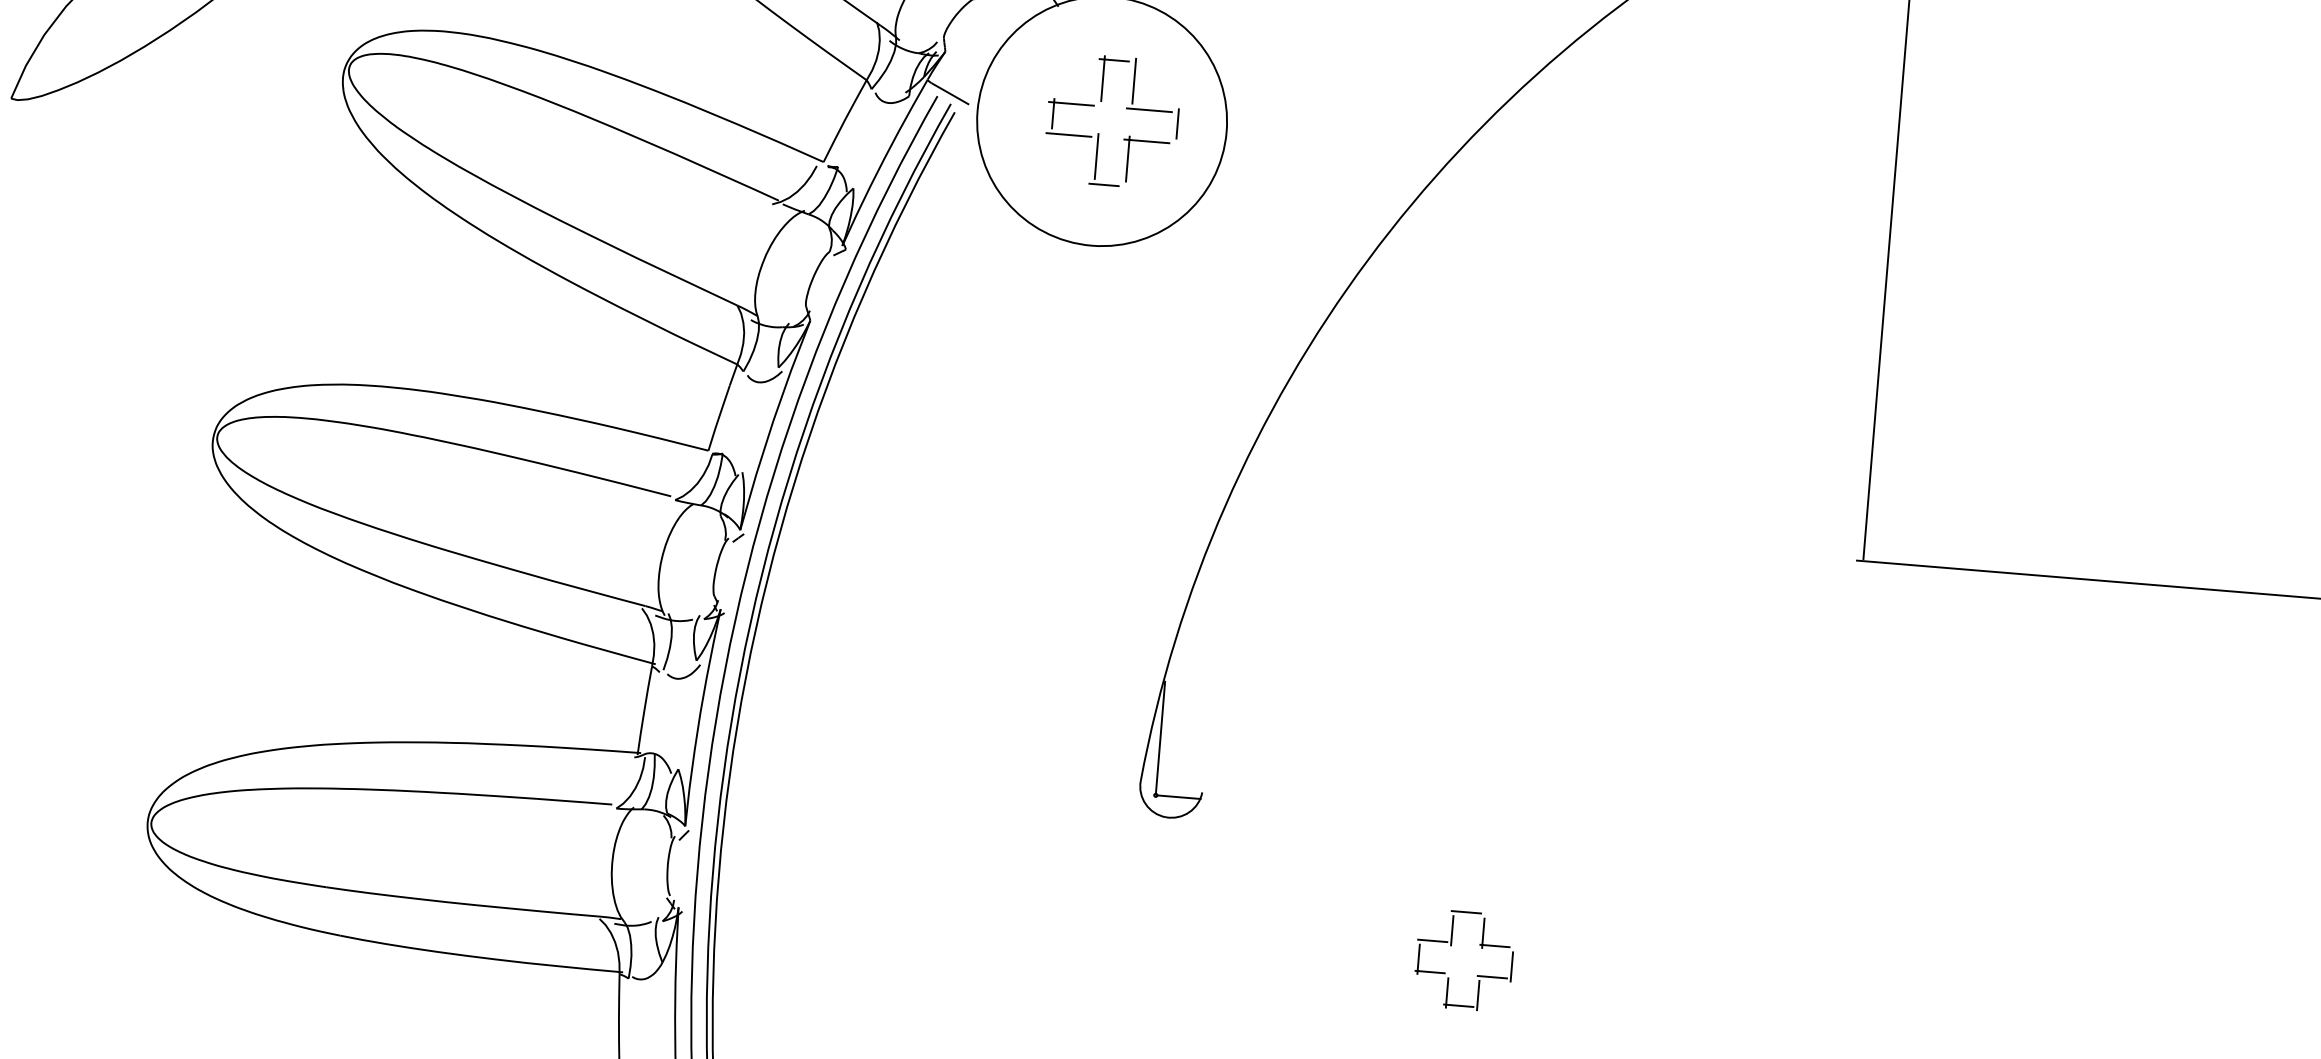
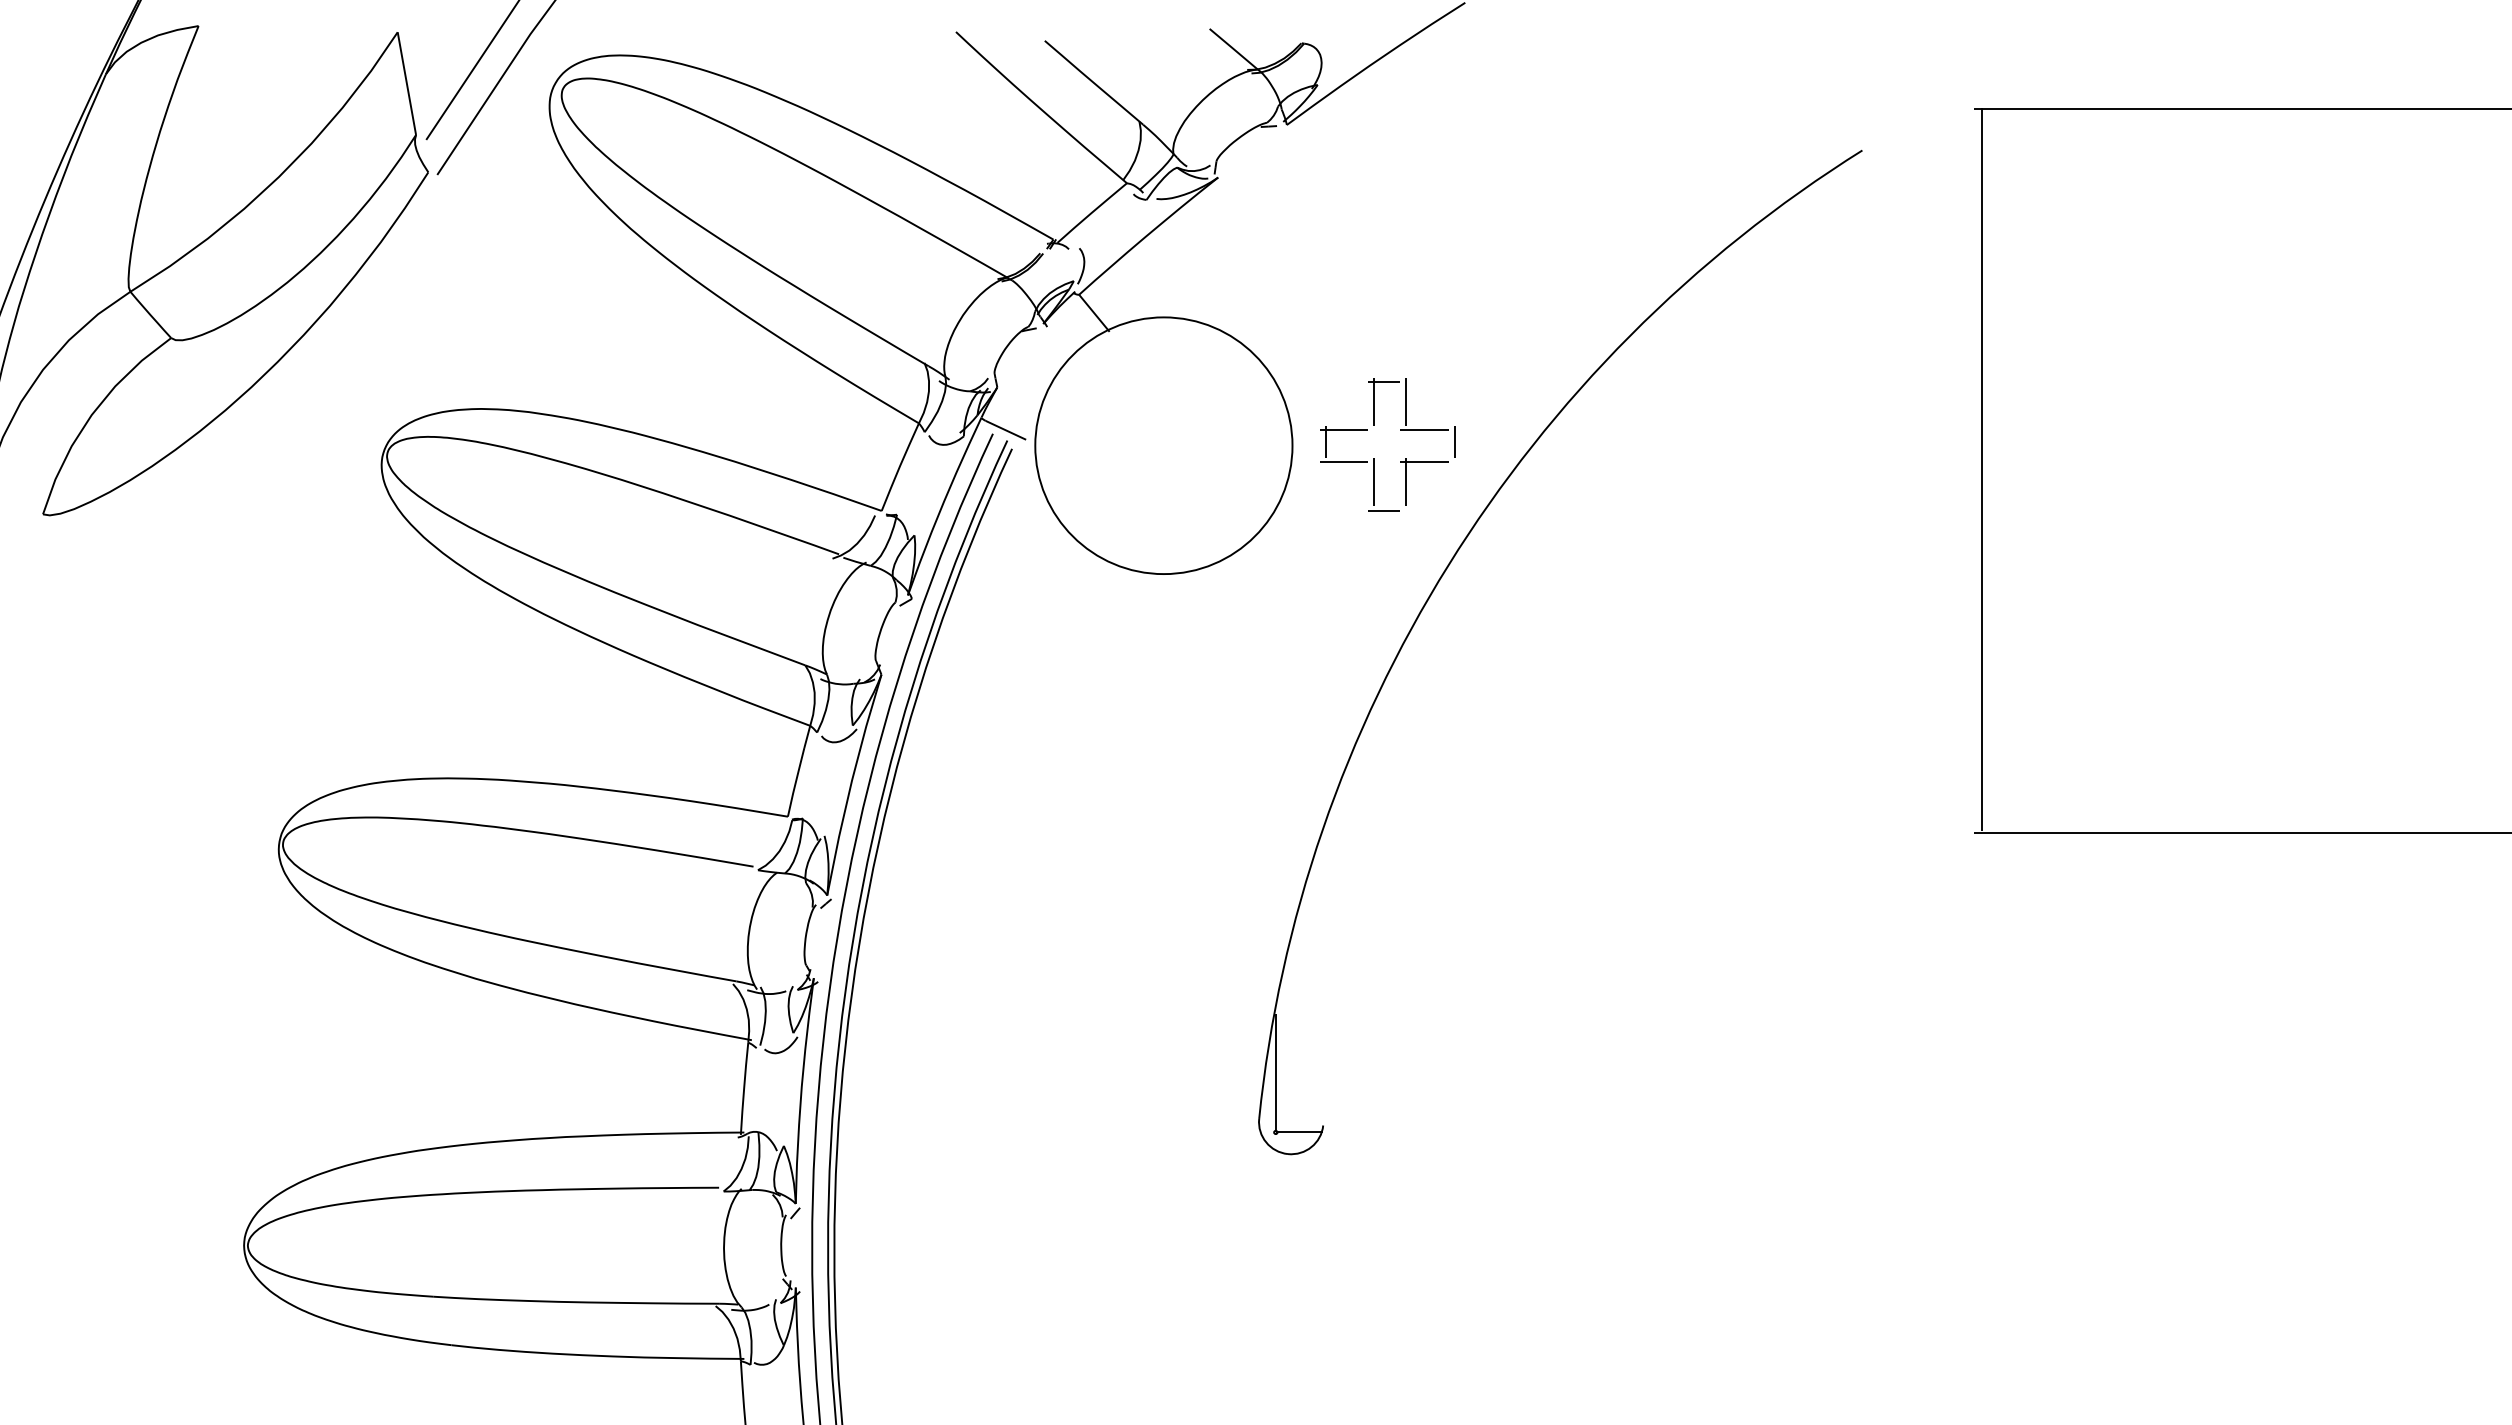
part: (1126, 108) -> (1400, 430), moved
part: (1451, 945) -> (1591, 1261), removed

